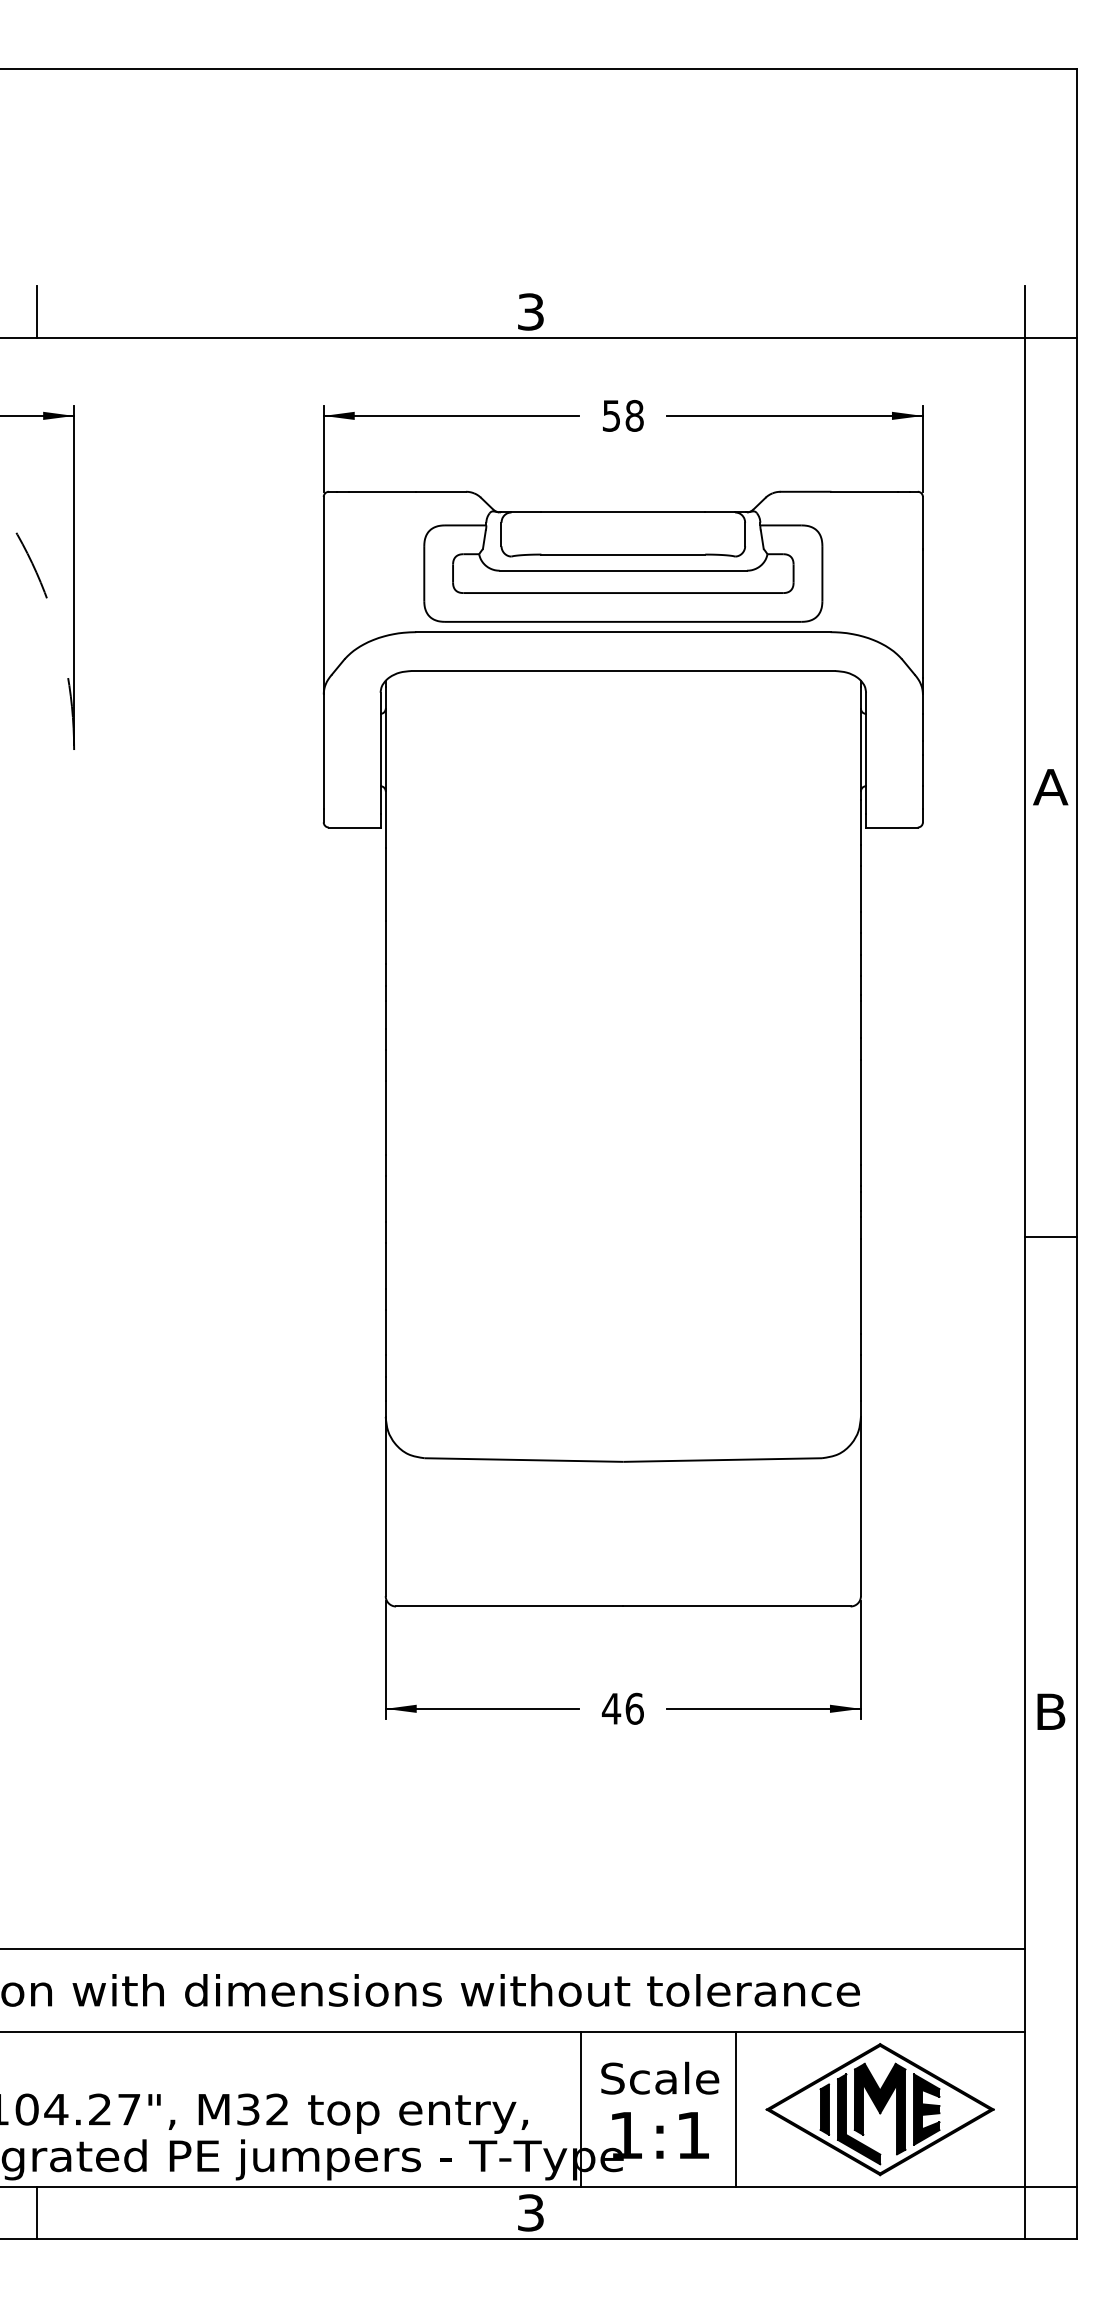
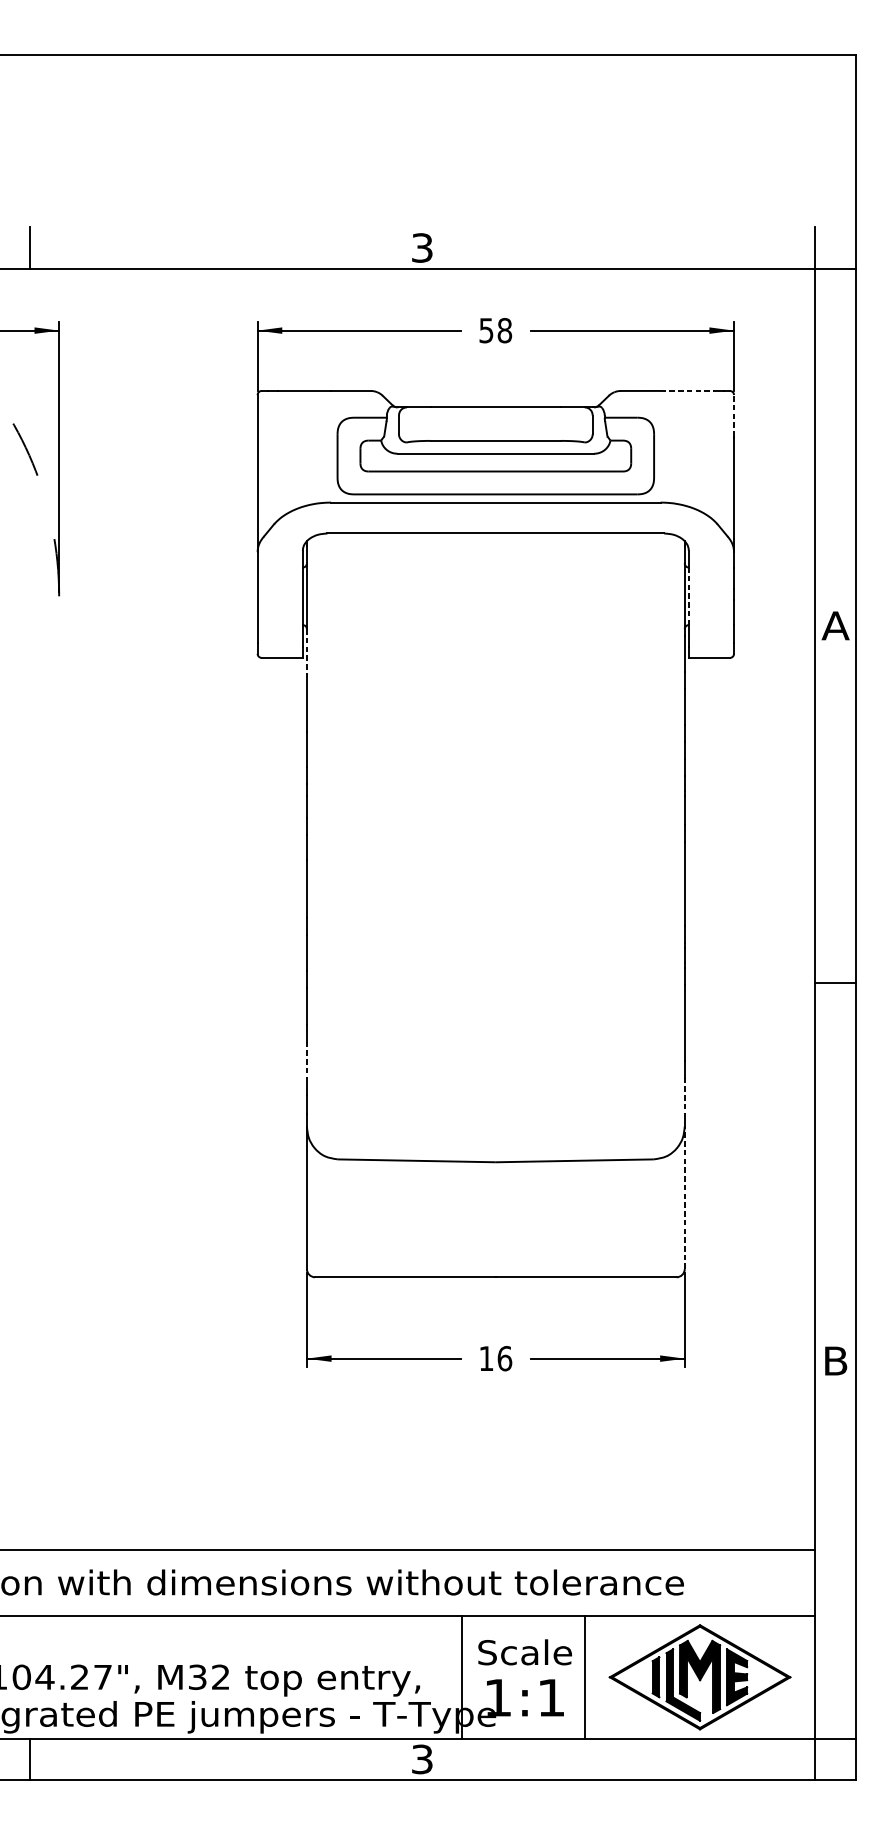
line: (864, 491) -> (687, 390), solid -> dashed
line: (922, 522) -> (733, 415), solid -> dashed
line: (866, 749) -> (689, 595), solid -> dashed
line: (385, 819) -> (306, 651), solid -> dashed
line: (385, 1332) -> (306, 1059), solid -> dashed
line: (860, 1378) -> (684, 1095), solid -> dashed
line: (860, 1506) -> (684, 1197), solid -> dashed
text: (611, 1708) -> (486, 1358), 46 -> 16

